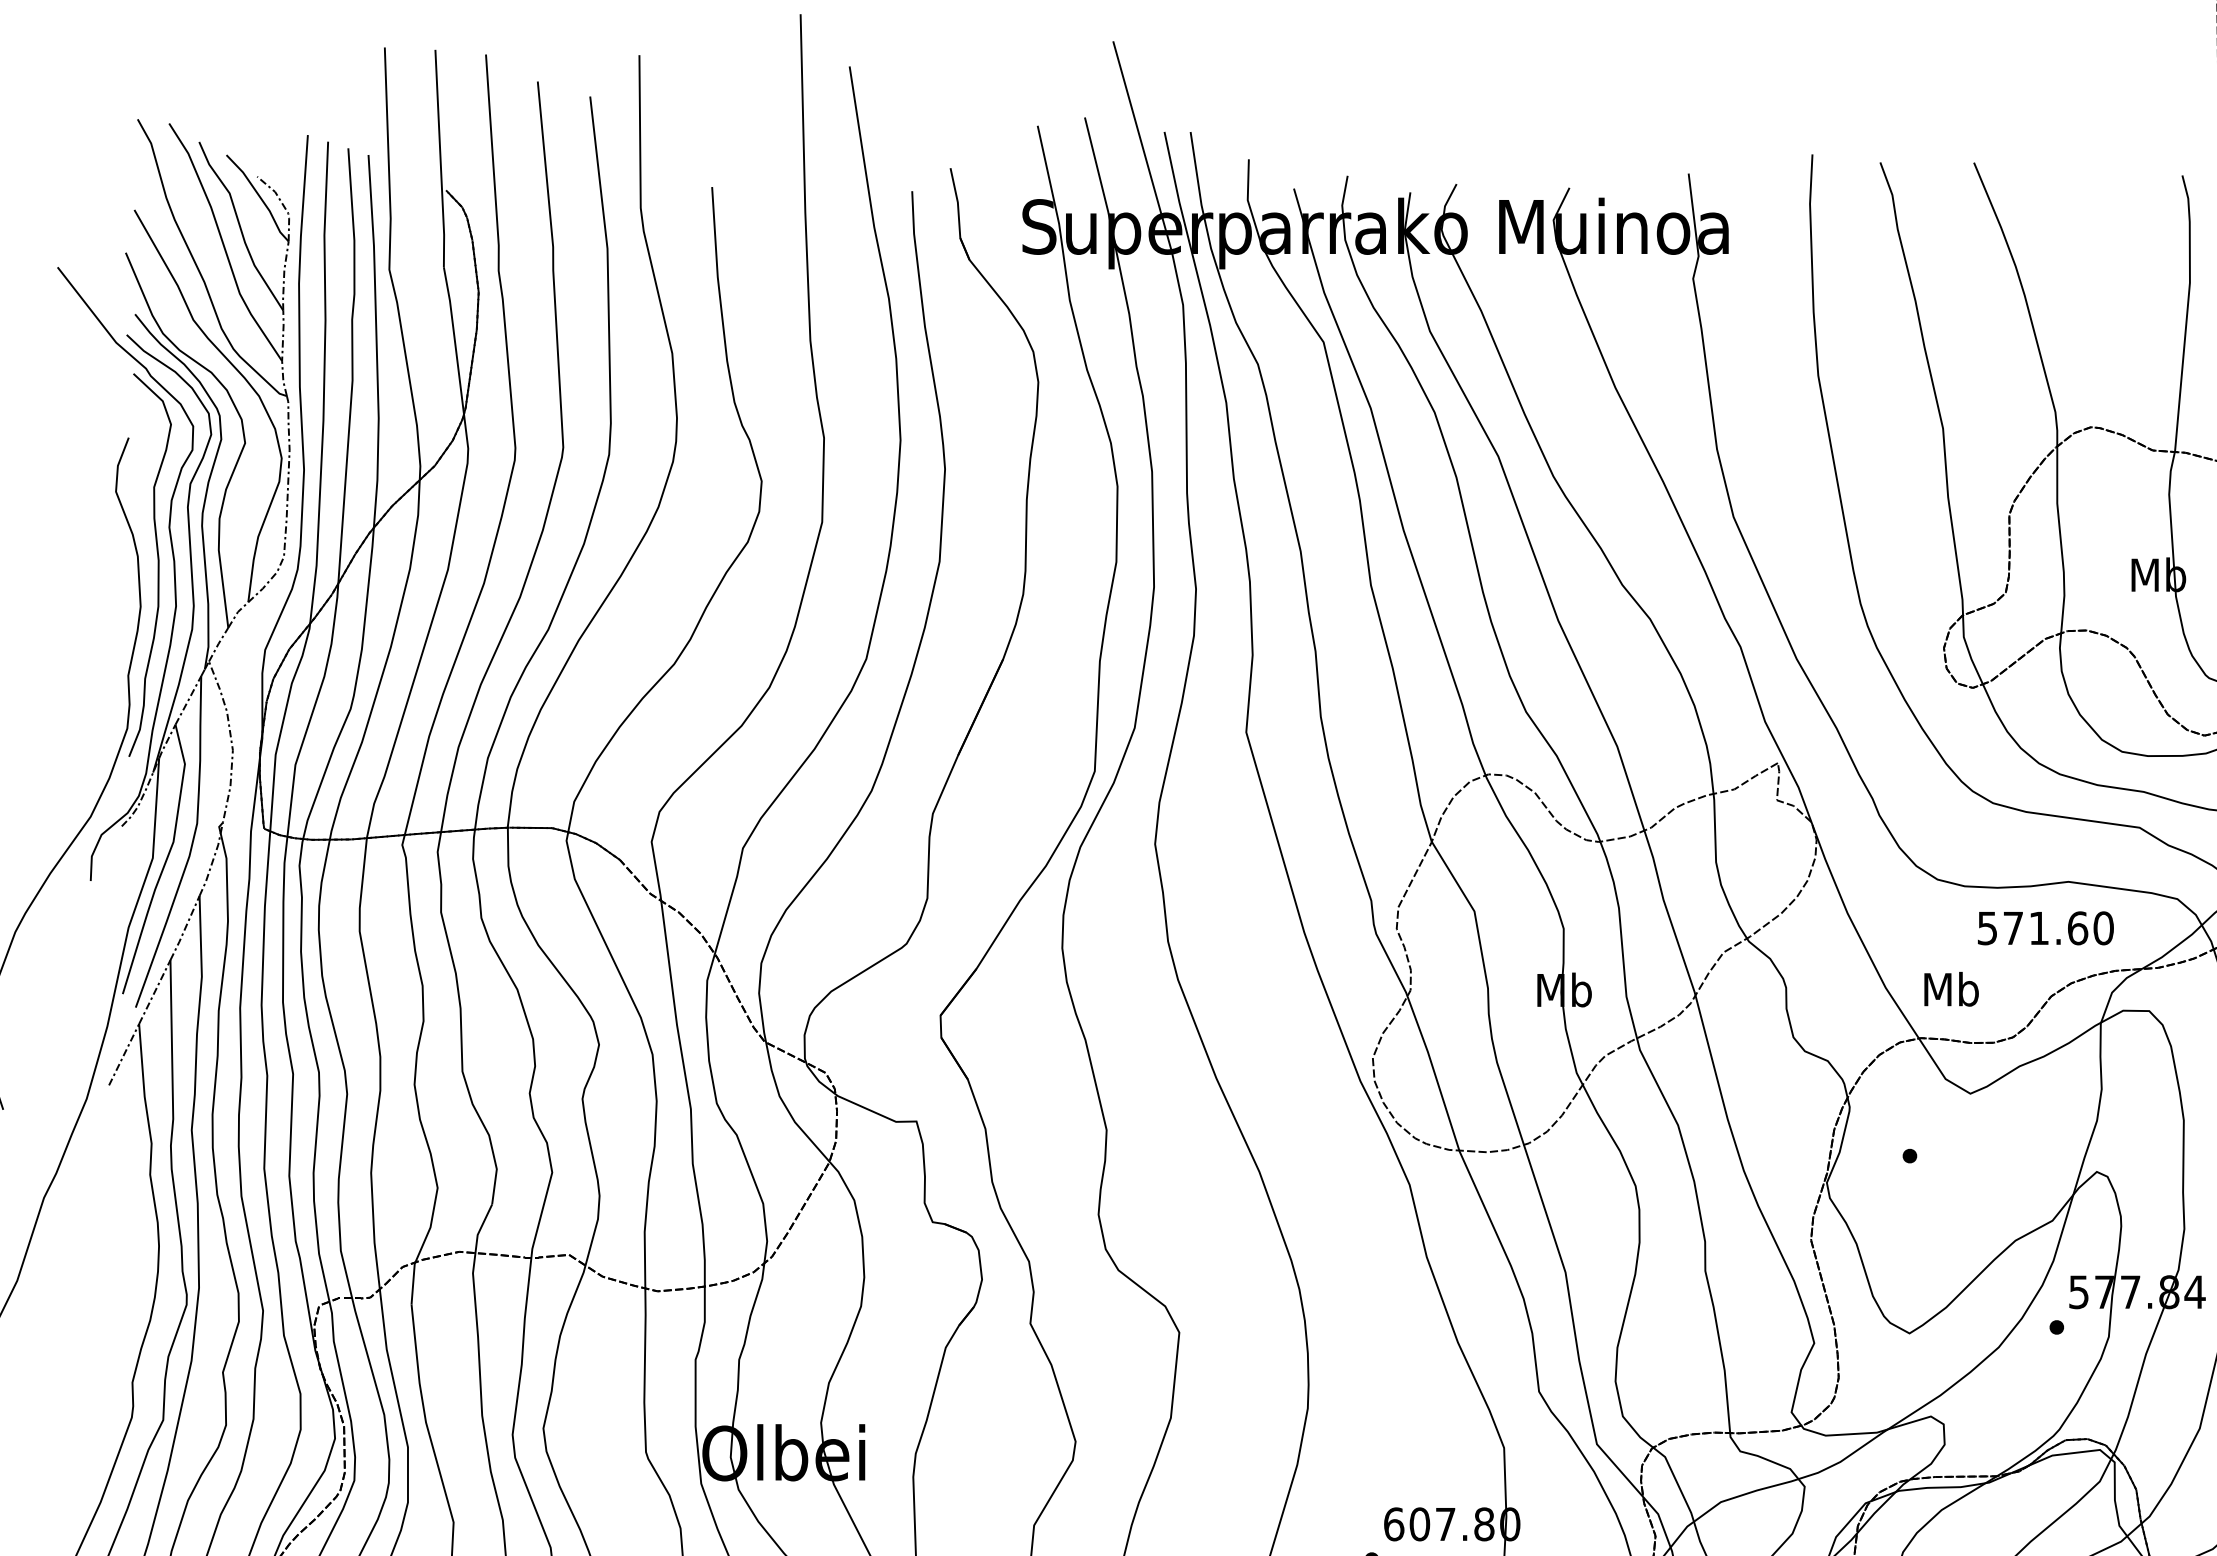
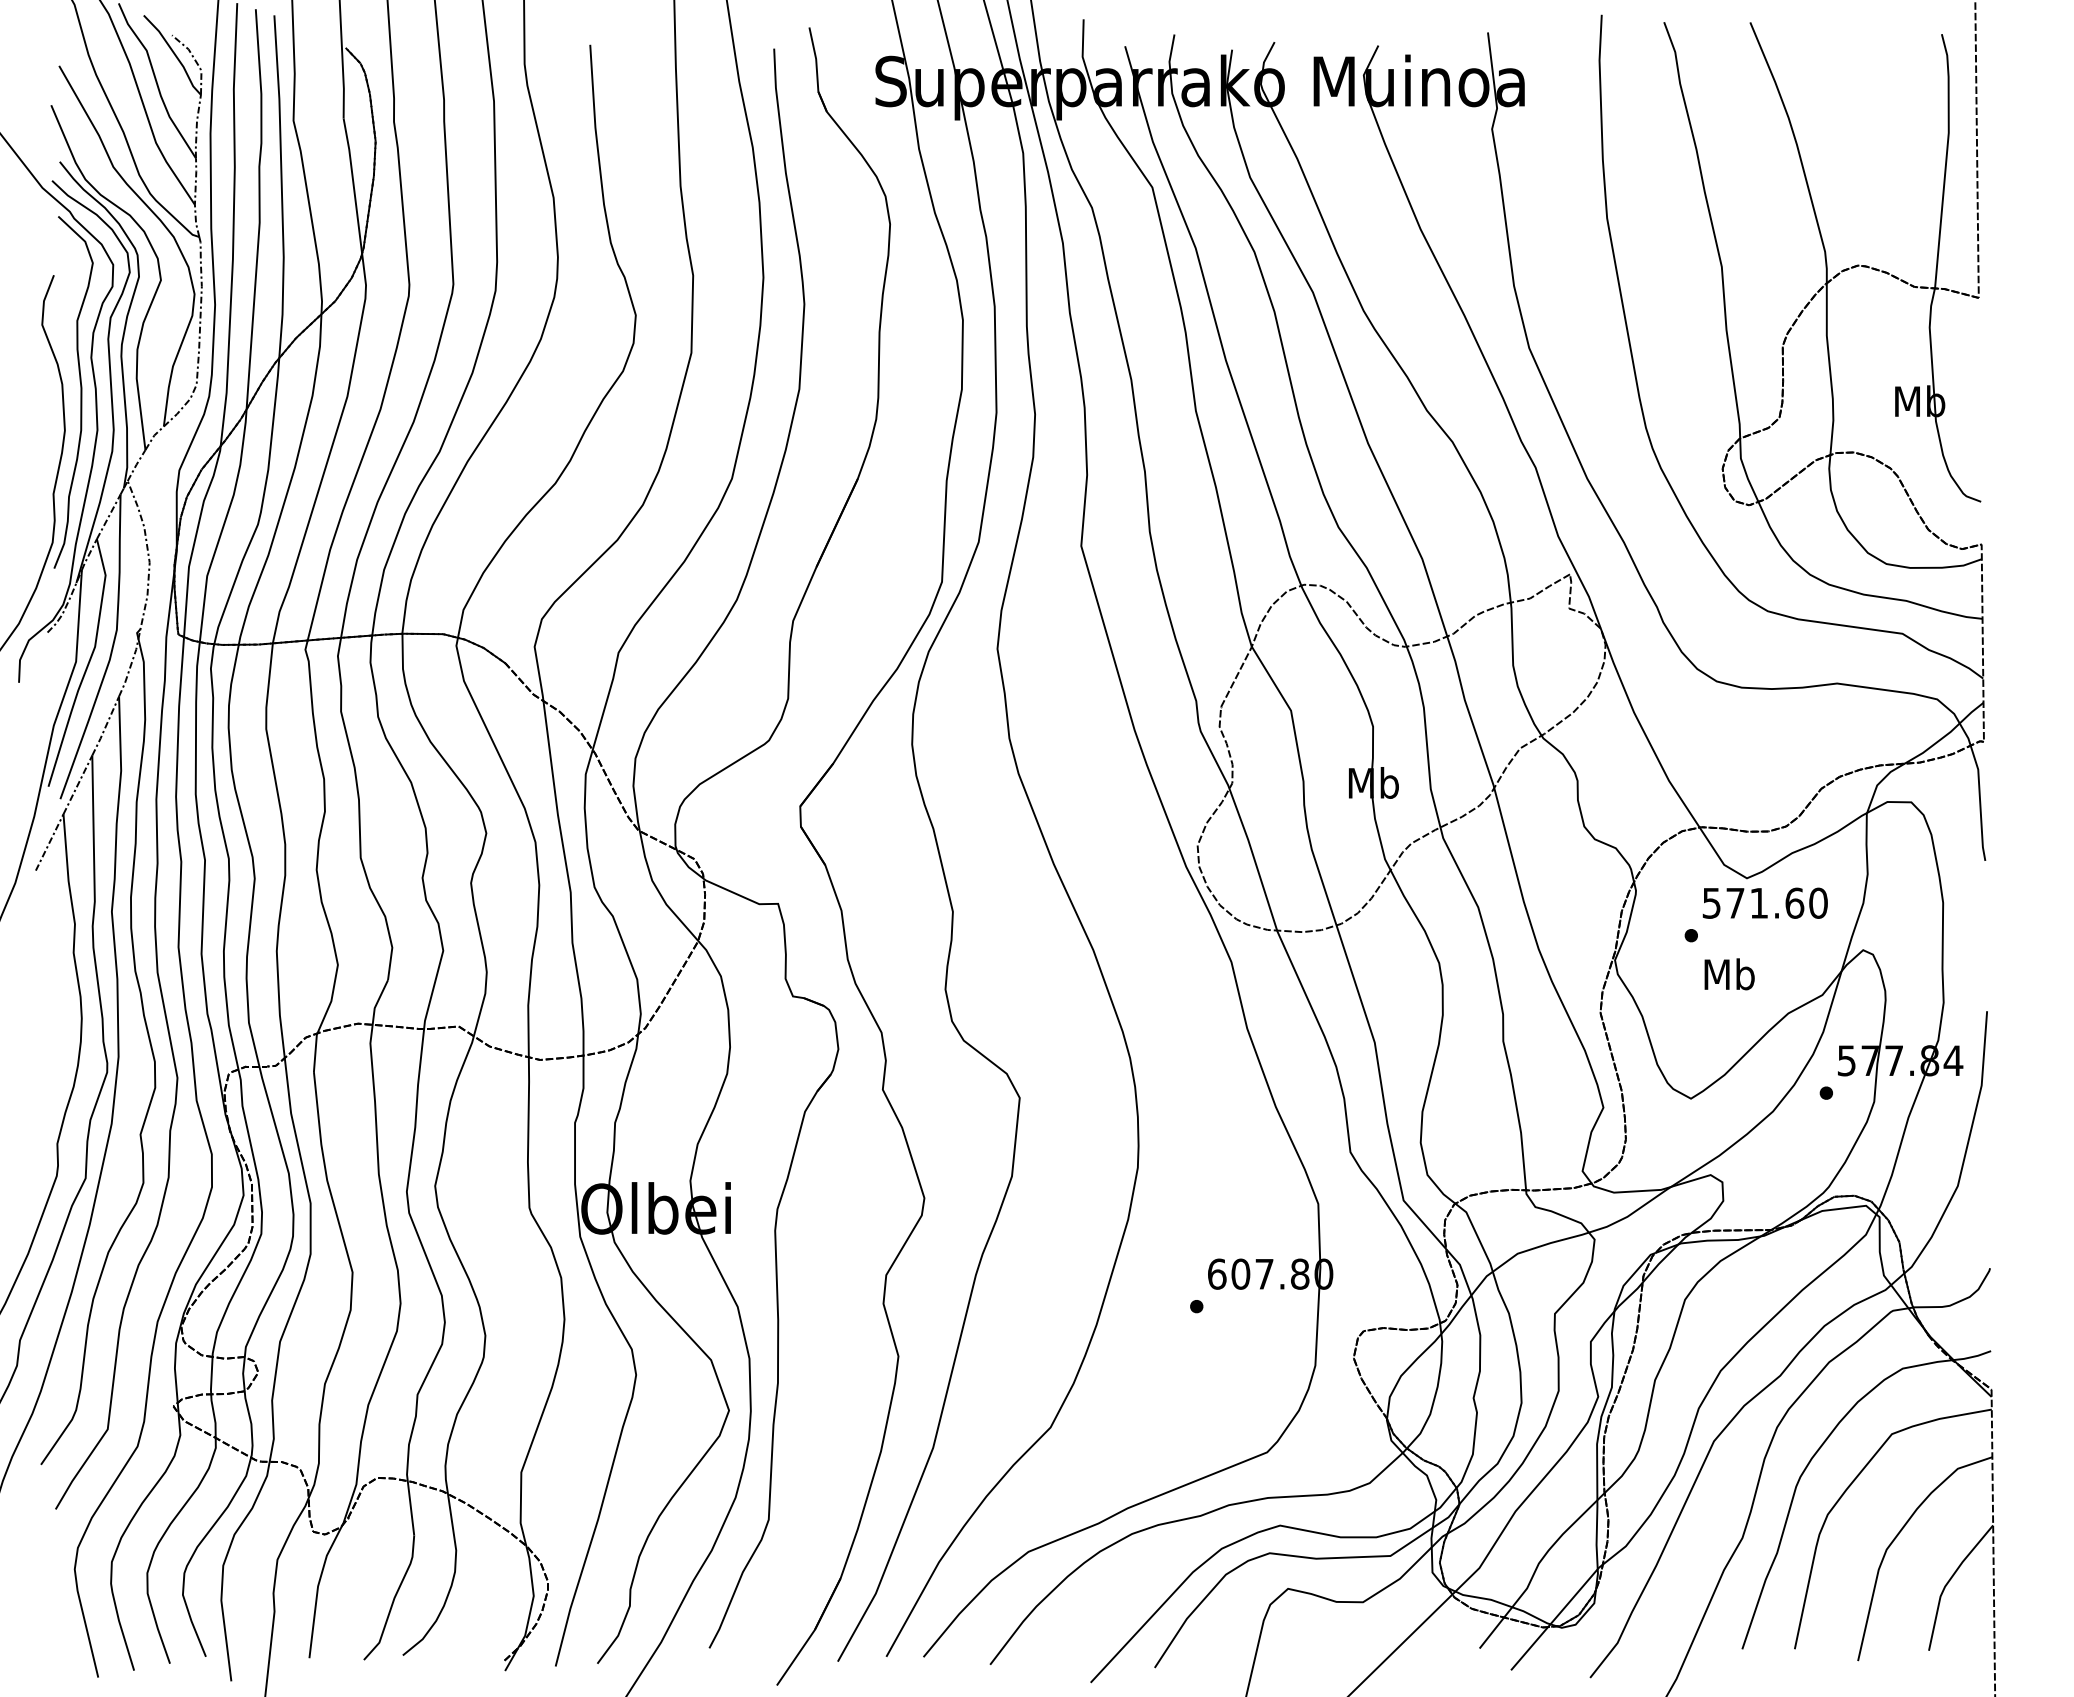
text: (2044, 927) -> (1764, 902), moved
text: (1951, 989) -> (1729, 974), moved

